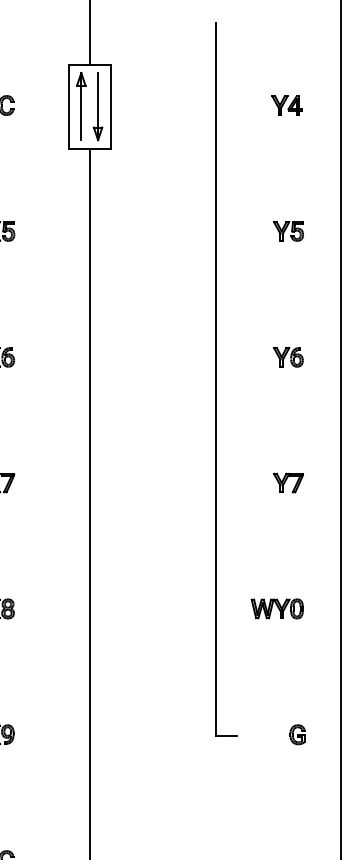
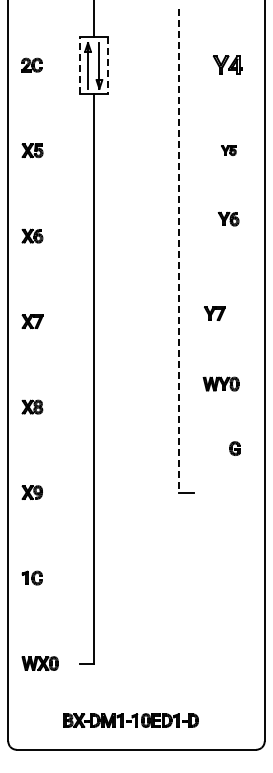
part: (286, 104) -> (227, 64), size x1.4
line: (68, 105) -> (79, 65), solid -> dashed
line: (111, 107) -> (108, 66), solid -> dashed
part: (288, 231) -> (228, 150), size x0.7
part: (288, 356) -> (228, 218), moved
line: (215, 379) -> (179, 251), solid -> dashed
part: (288, 482) -> (214, 313), moved
part: (276, 607) -> (220, 383), moved
part: (296, 734) -> (234, 448), moved

